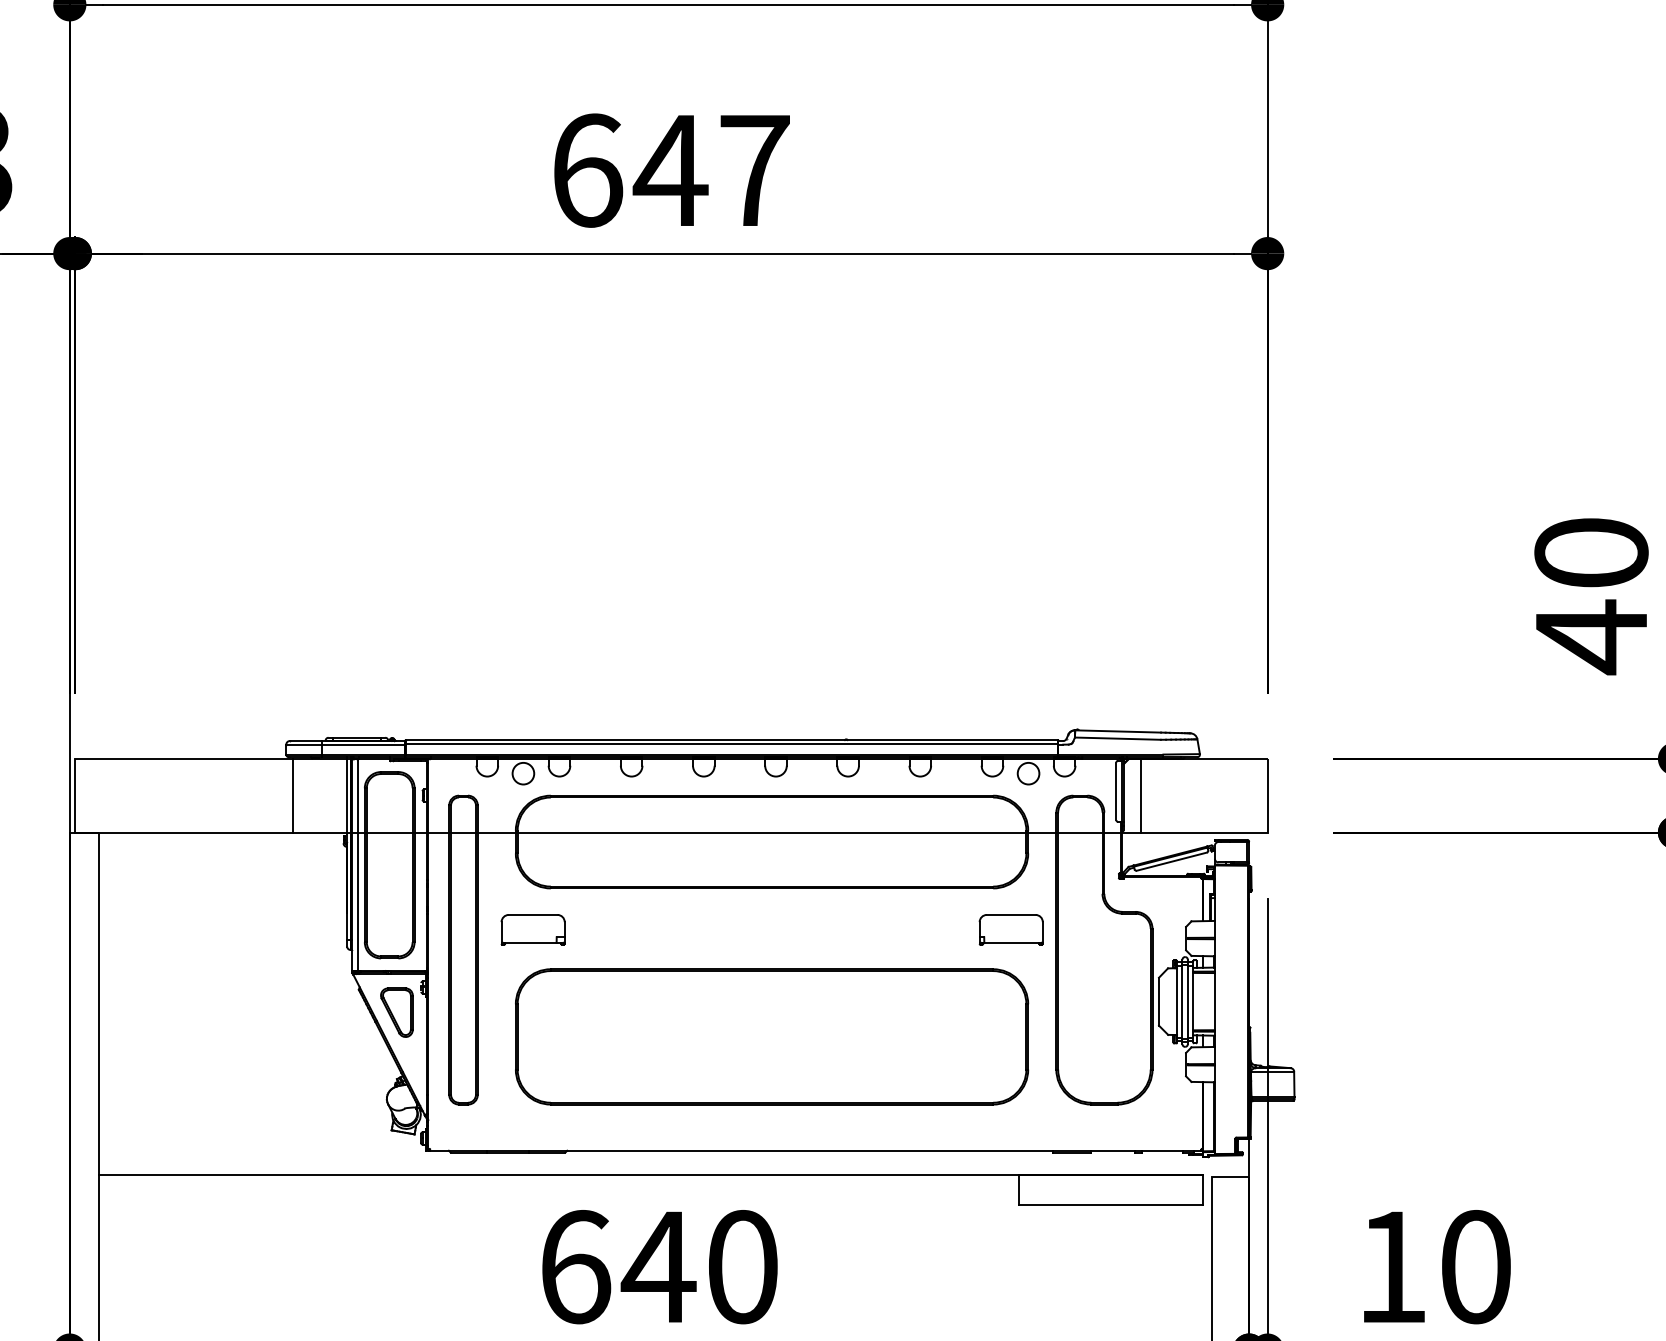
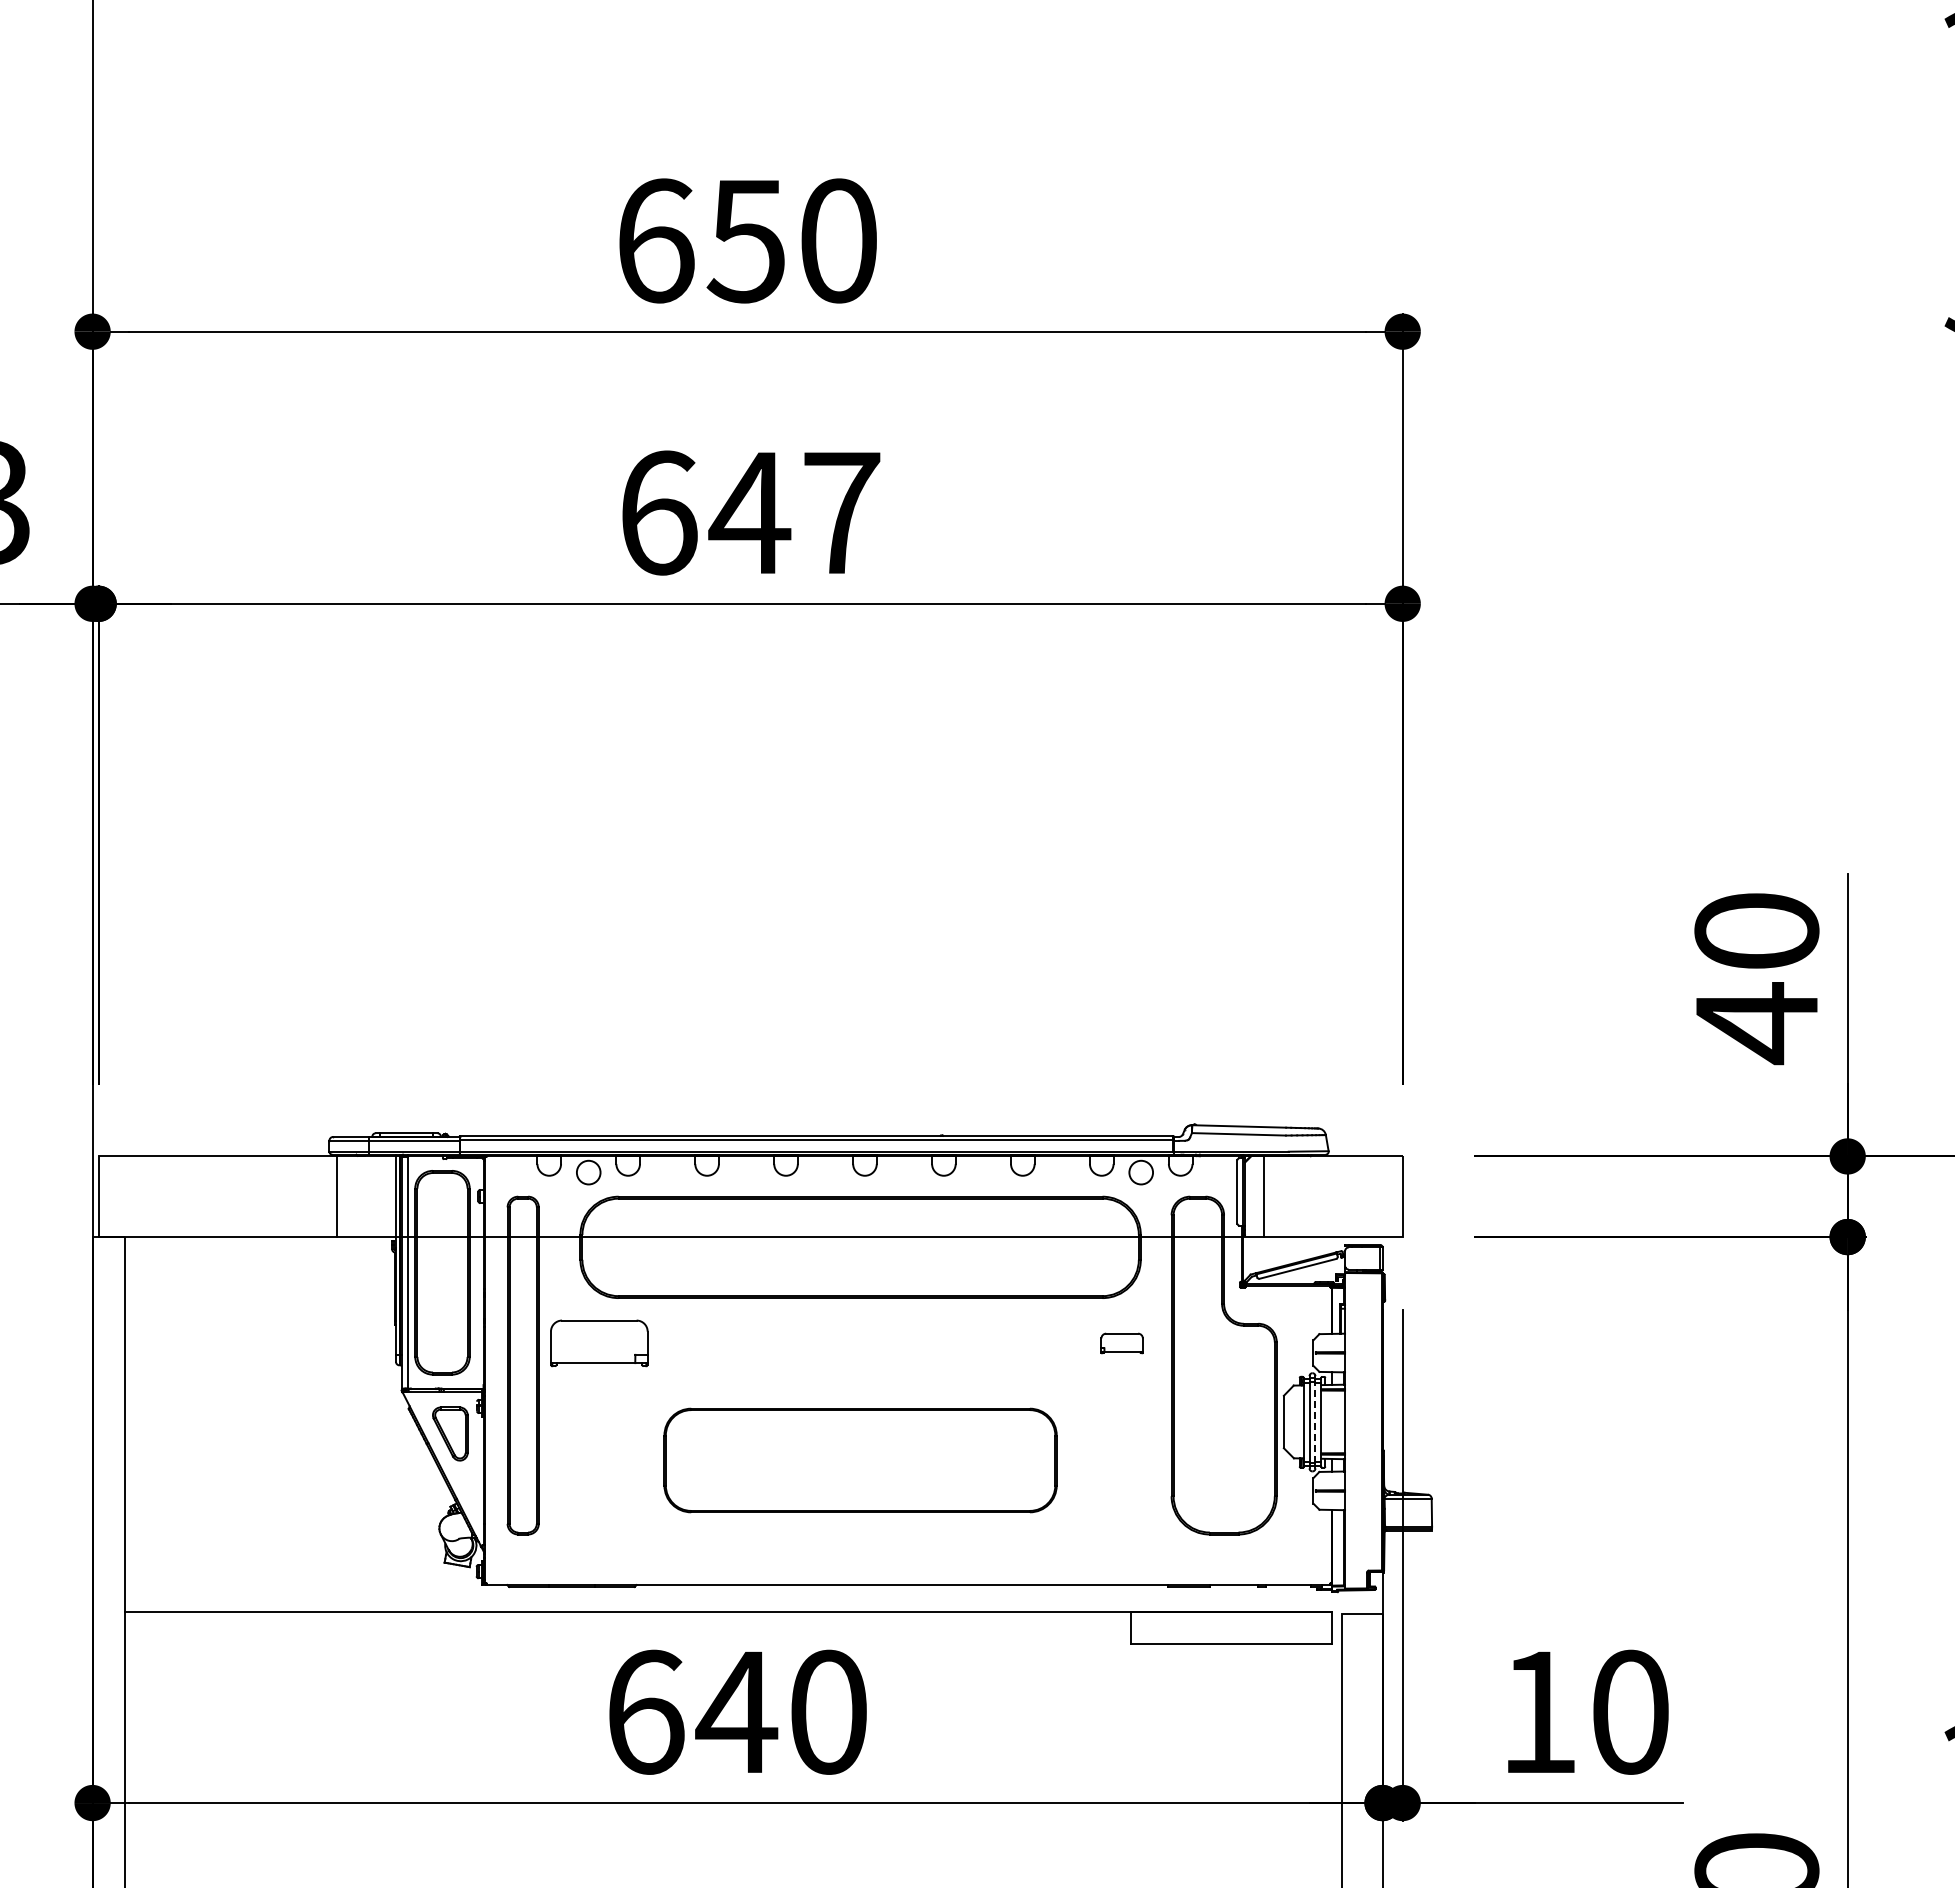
part: (533, 929) -> (599, 1343), size x1.4
part: (1010, 929) -> (1121, 1343), size x0.6
line: (1187, 1001) -> (1315, 1421), solid -> dashed
part: (771, 1036) -> (860, 1460), size x0.7

